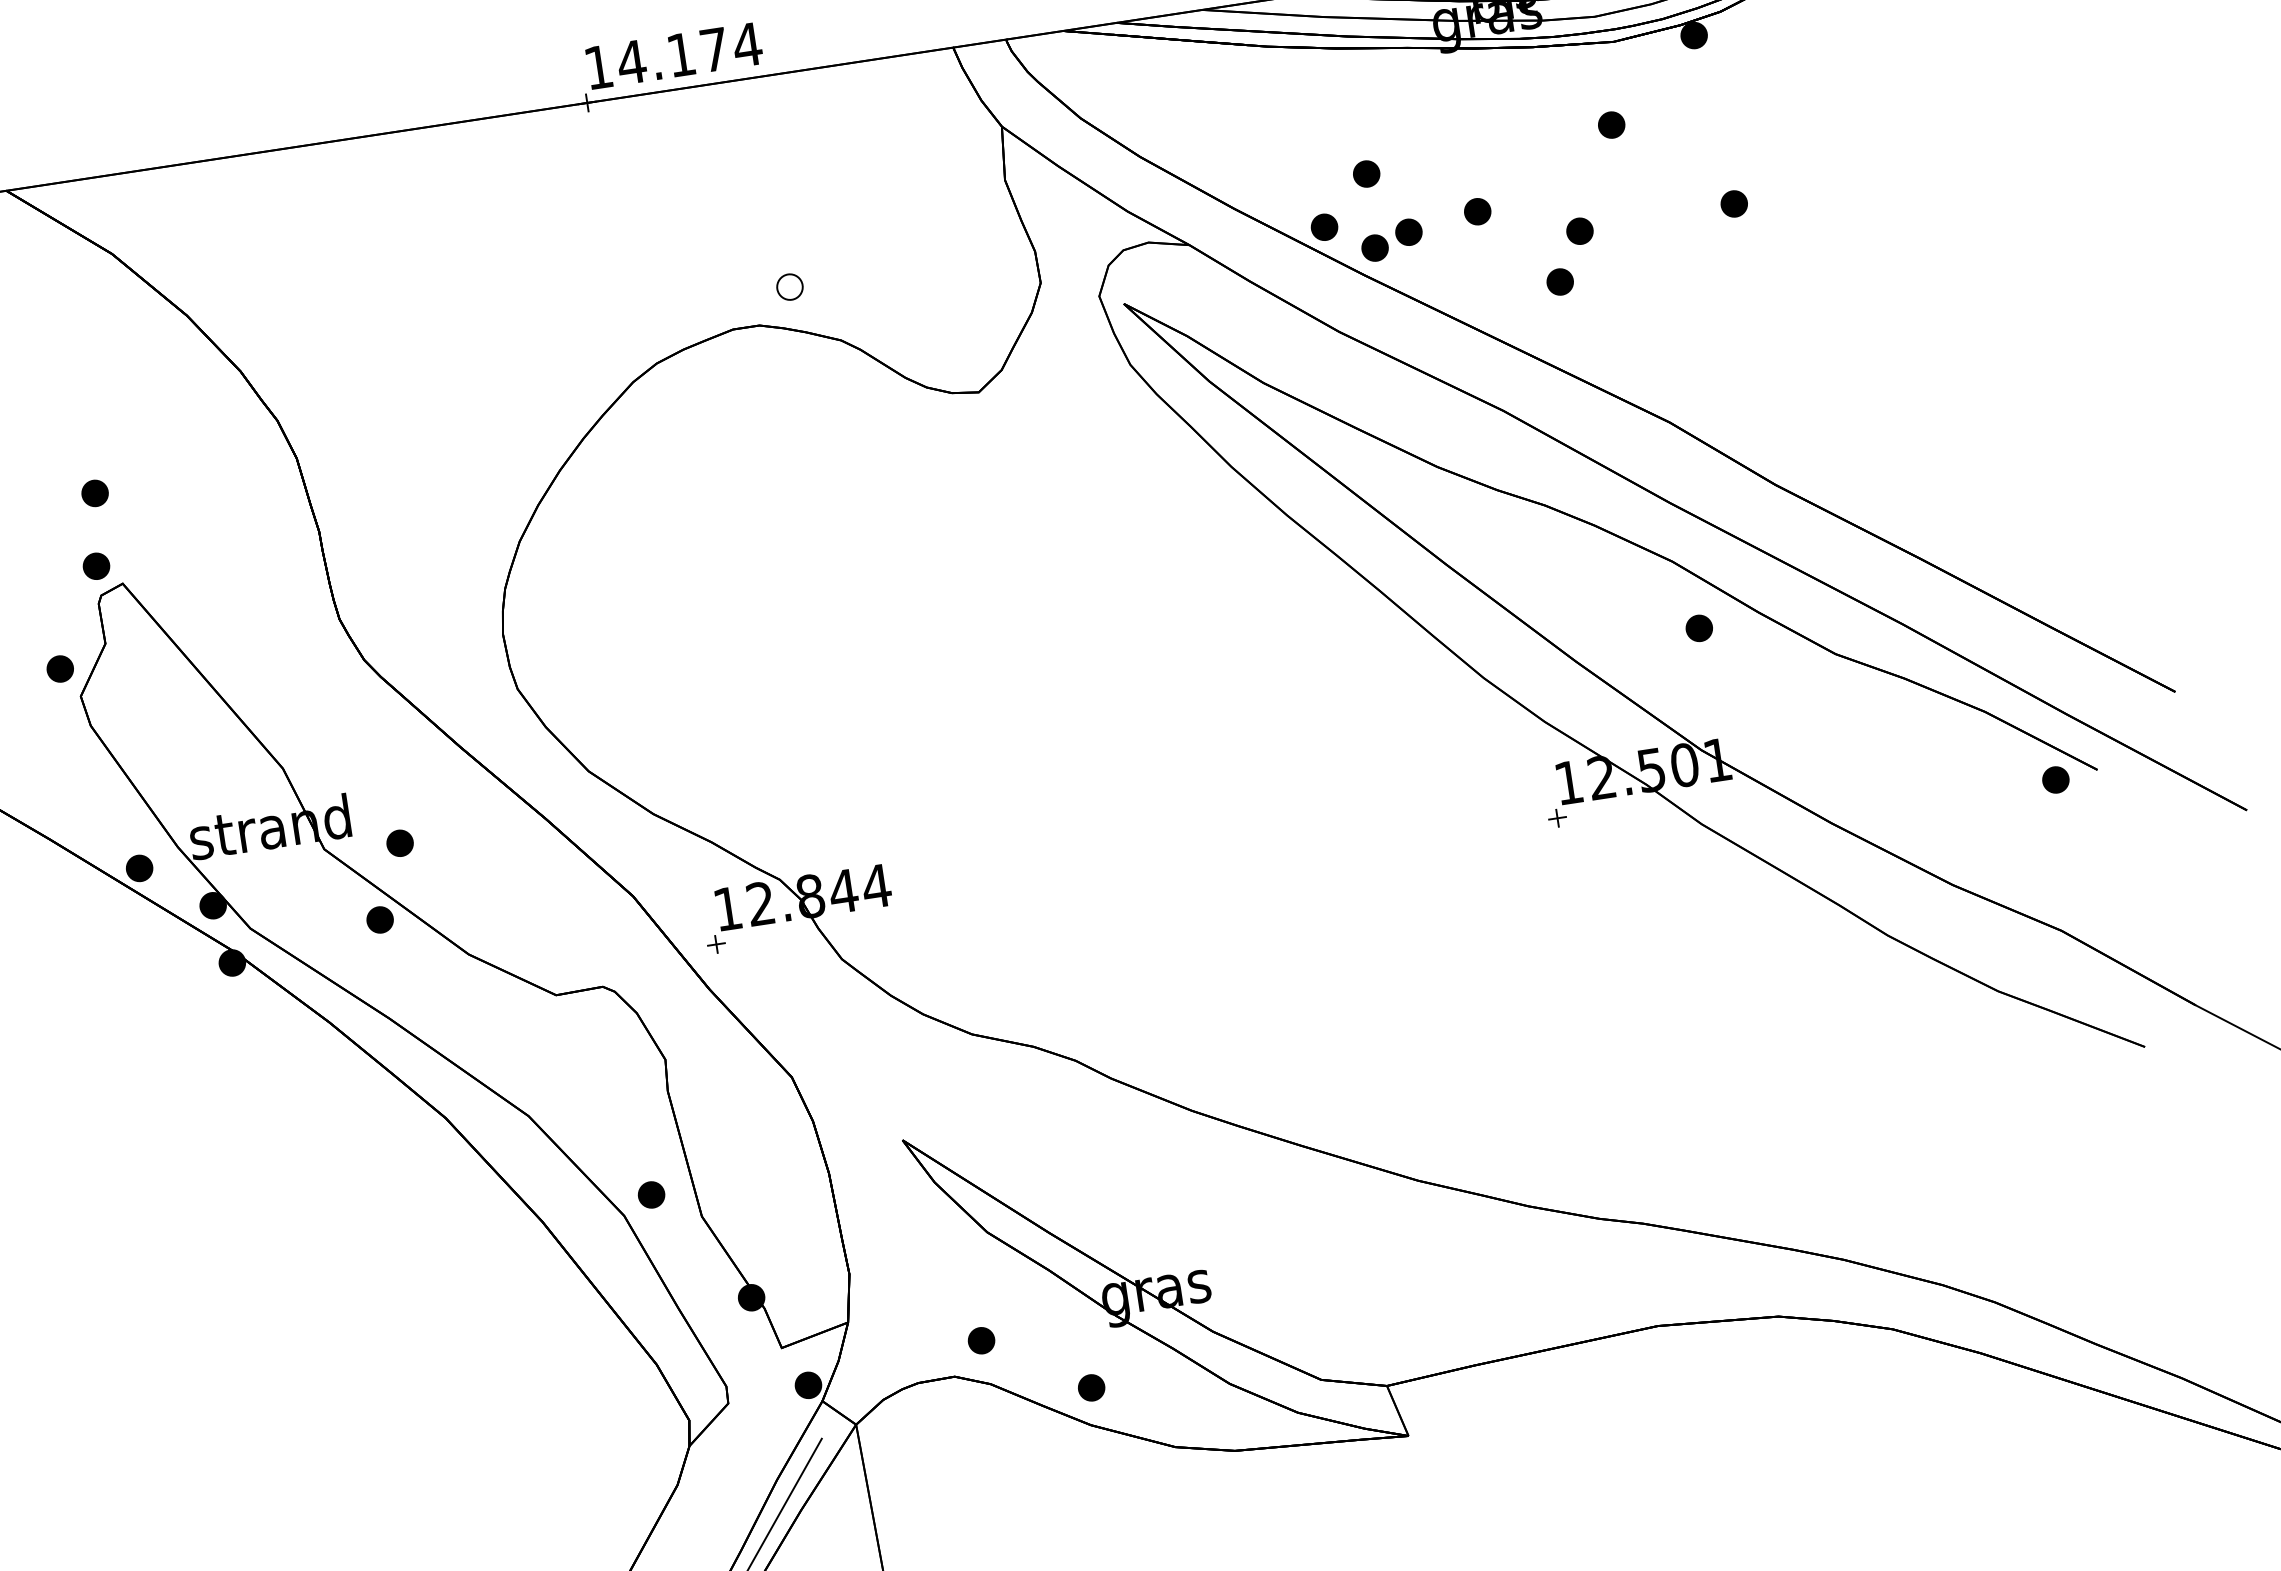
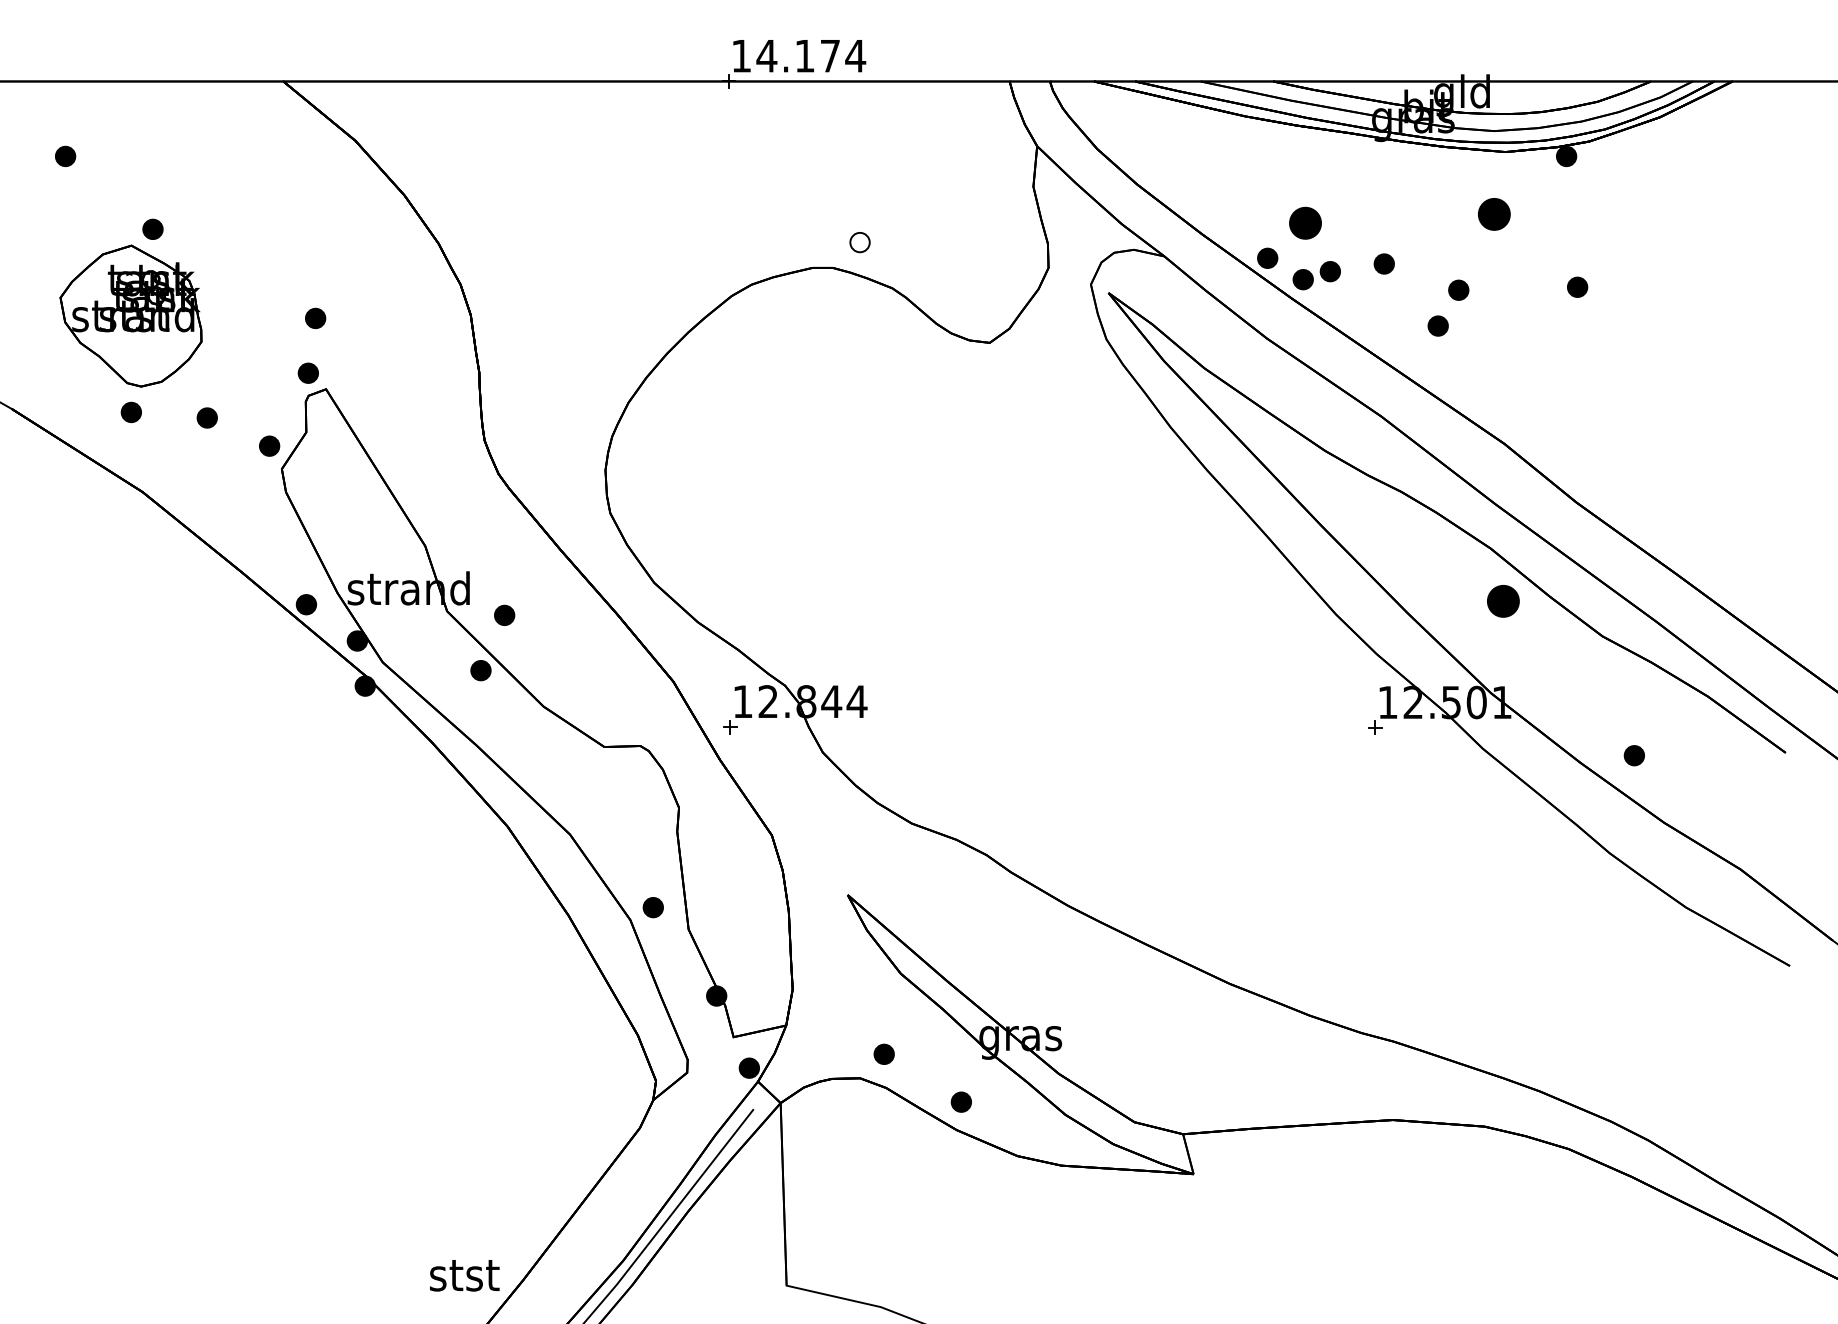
part: (1611, 124) -> (1494, 213), size x1.6
part: (1365, 173) -> (1304, 222), size x1.6
part: (1698, 628) -> (1502, 601), size x1.6
part: (2054, 779) -> (1633, 755), moved

